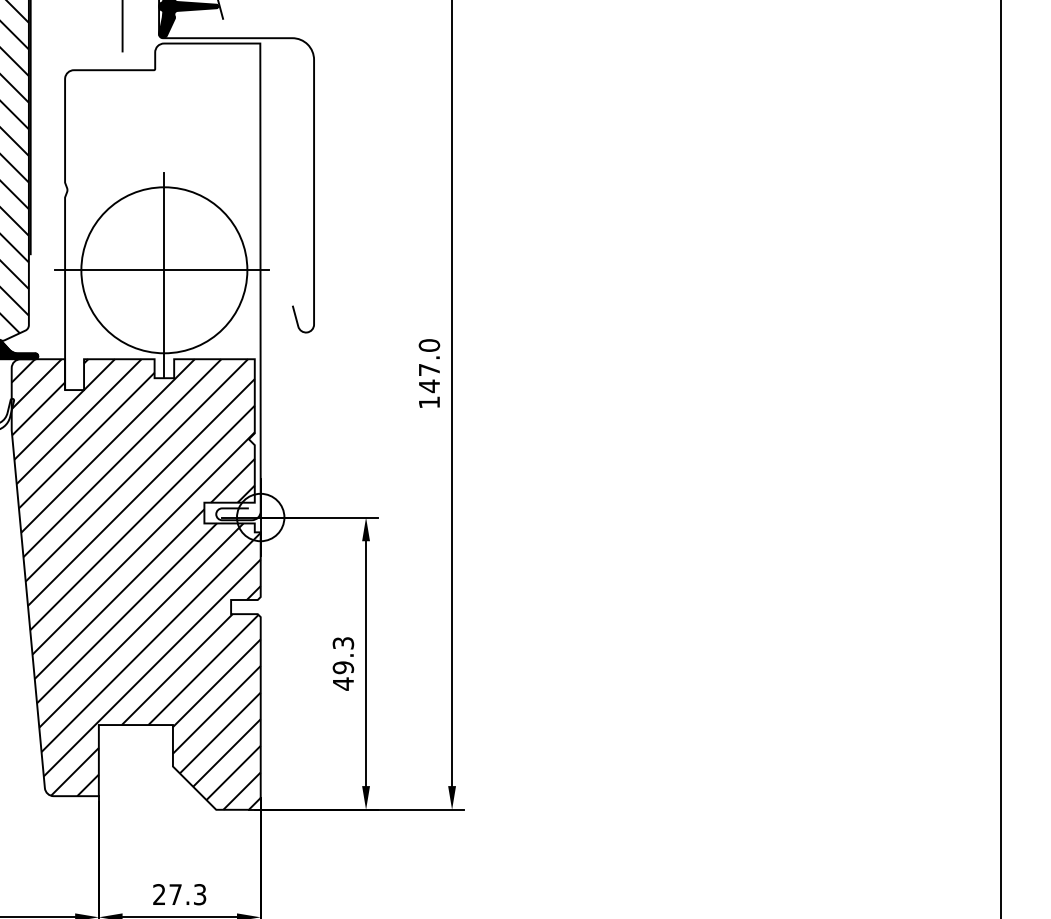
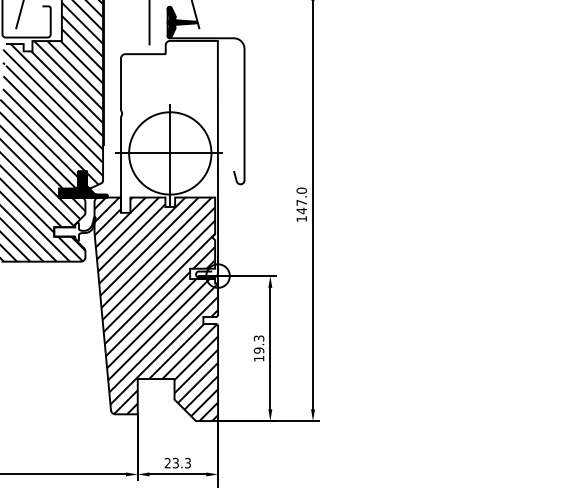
text: (344, 683) -> (259, 358), 49.3 -> 19.3
text: (174, 893) -> (175, 462), 27.3 -> 23.3

